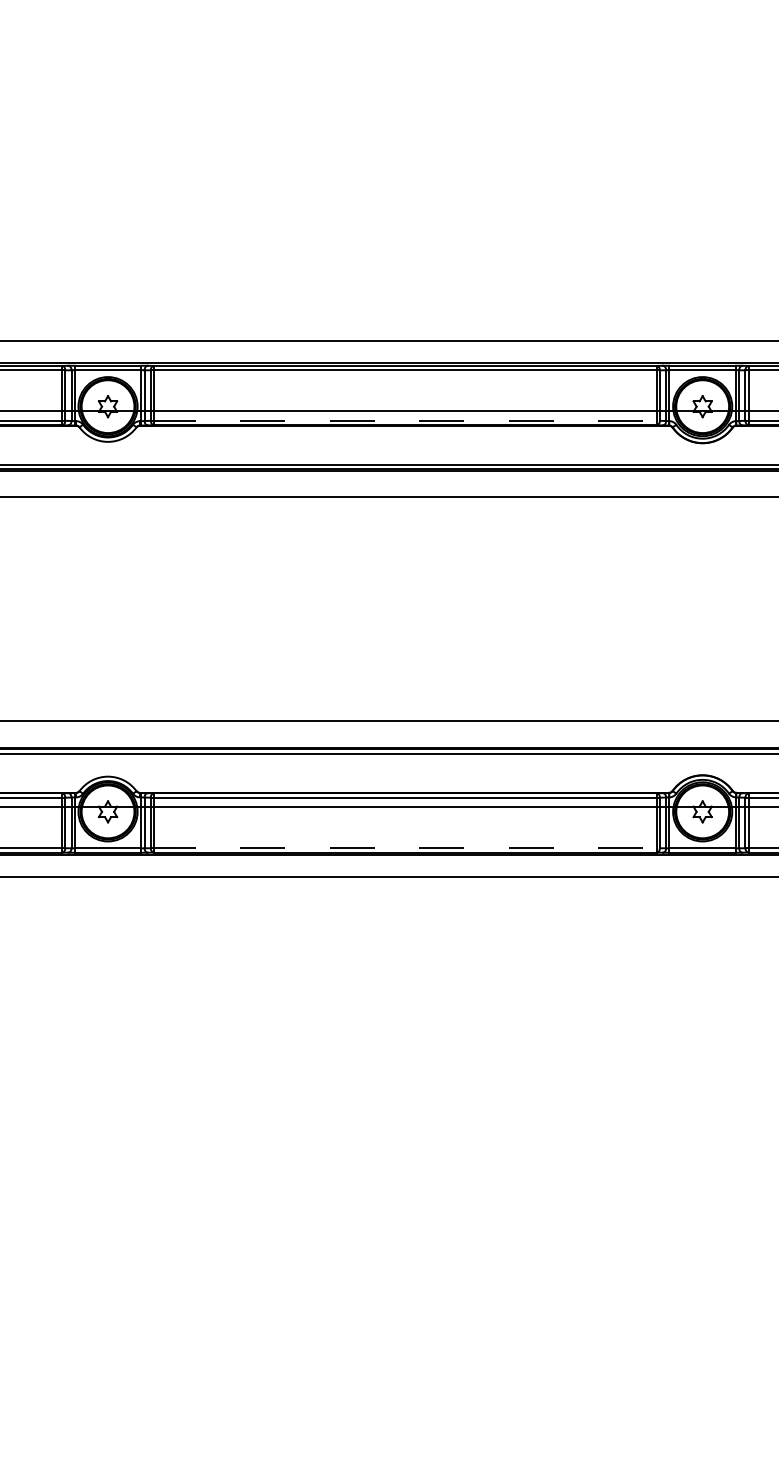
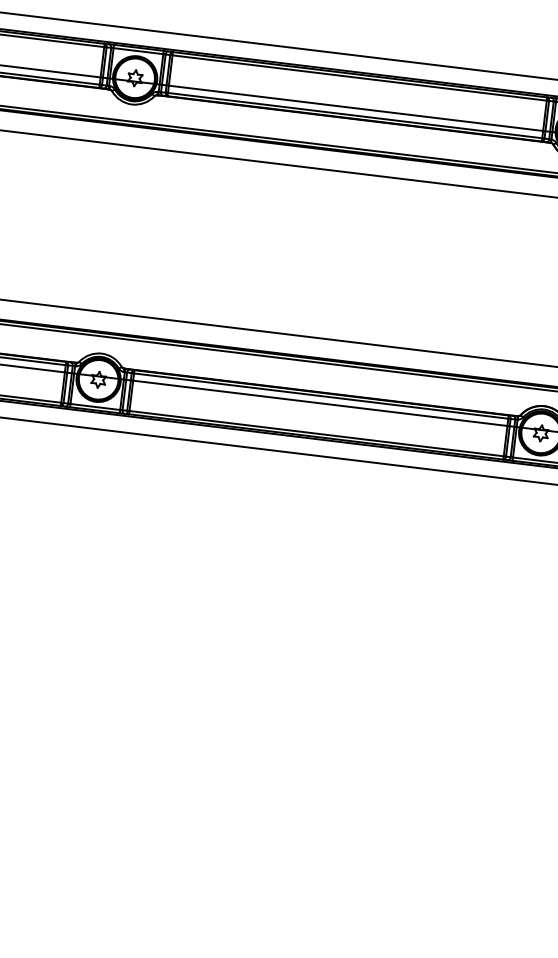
line: (405, 420) -> (355, 115), dashed -> solid
line: (405, 848) -> (316, 433), dashed -> solid

